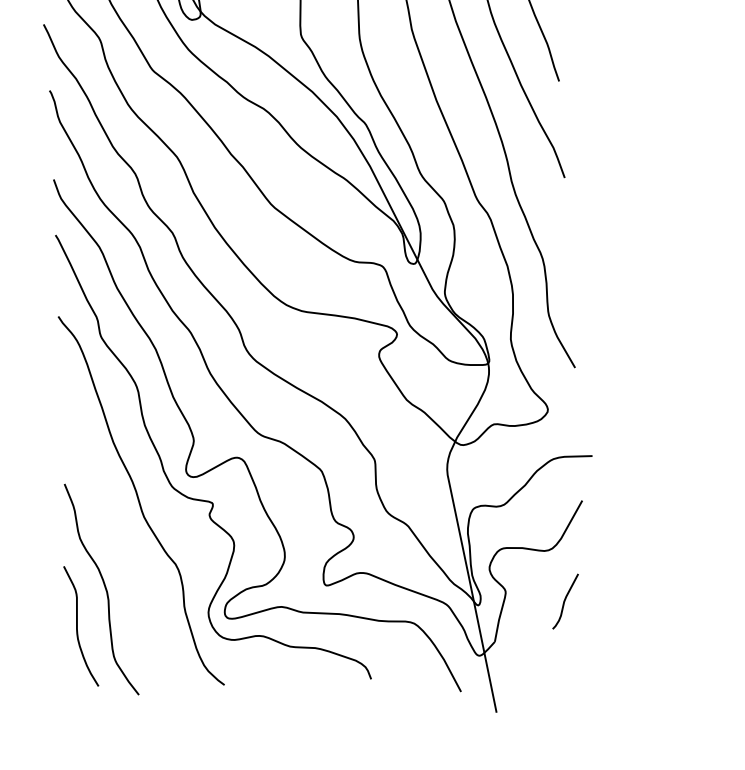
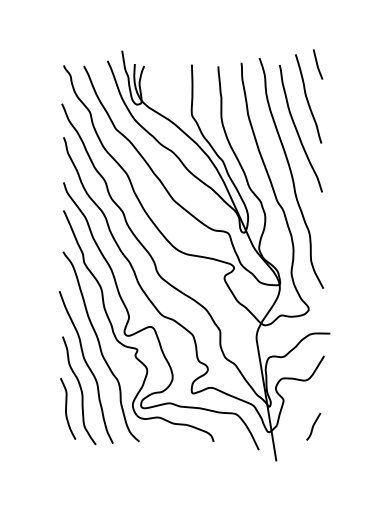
curve: (115, 542) -> (87, 367), added
curve: (565, 601) -> (313, 426), moved

